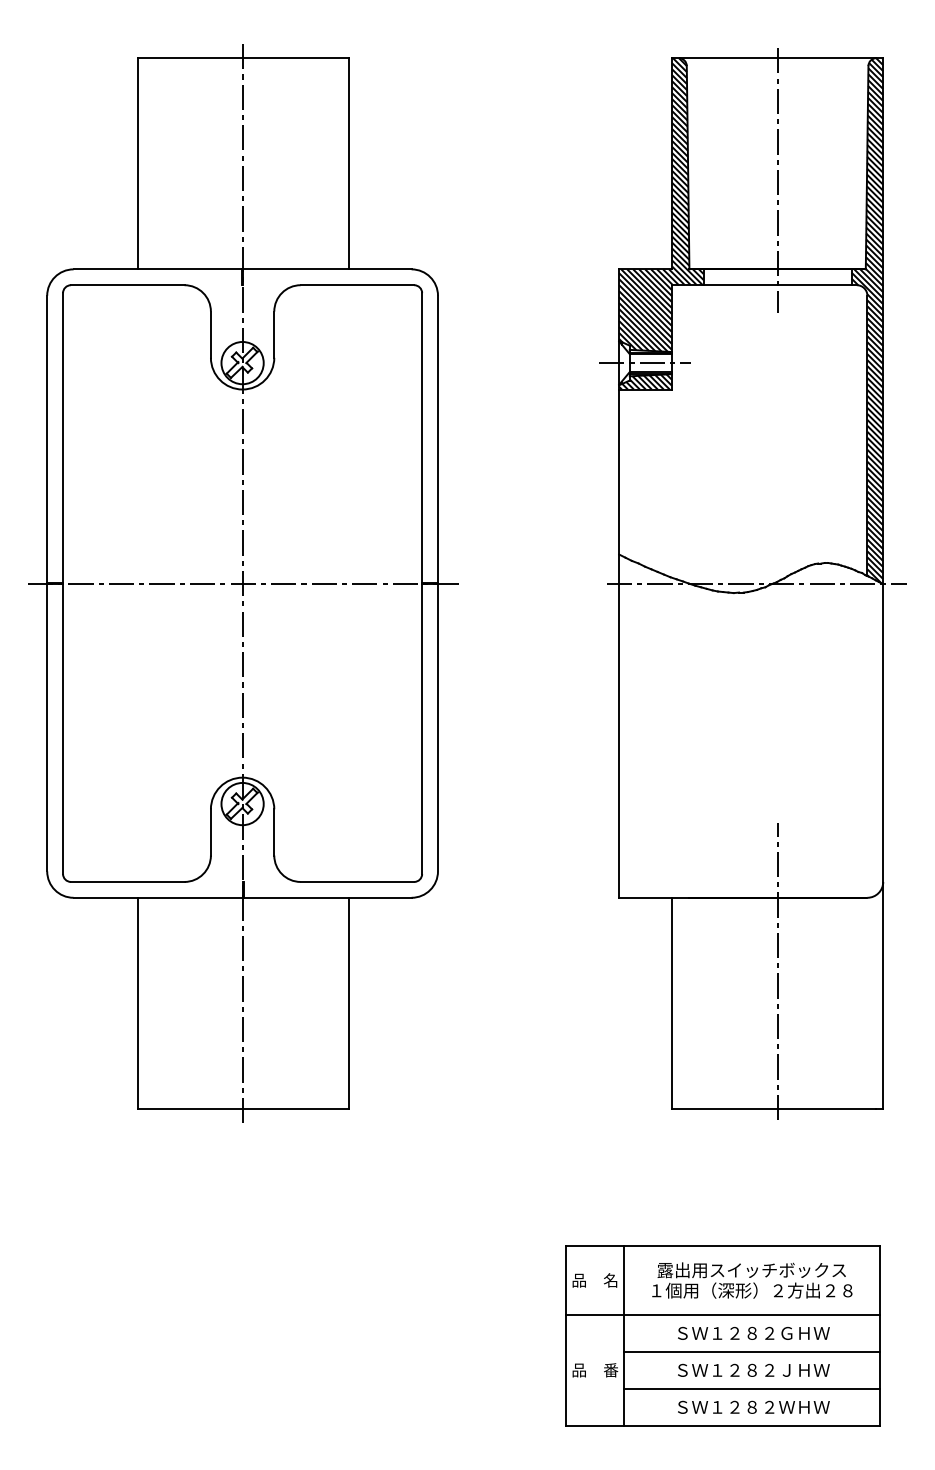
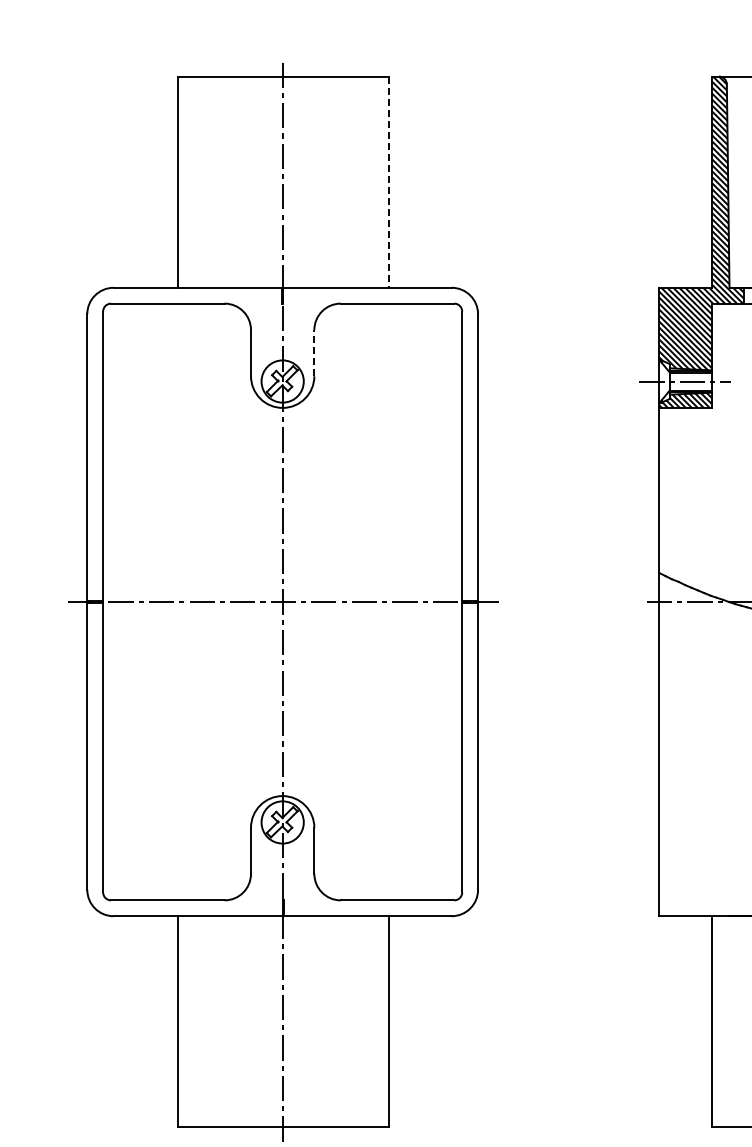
line: (349, 163) -> (389, 181), solid -> dashed
line: (274, 334) -> (314, 352), solid -> dashed

